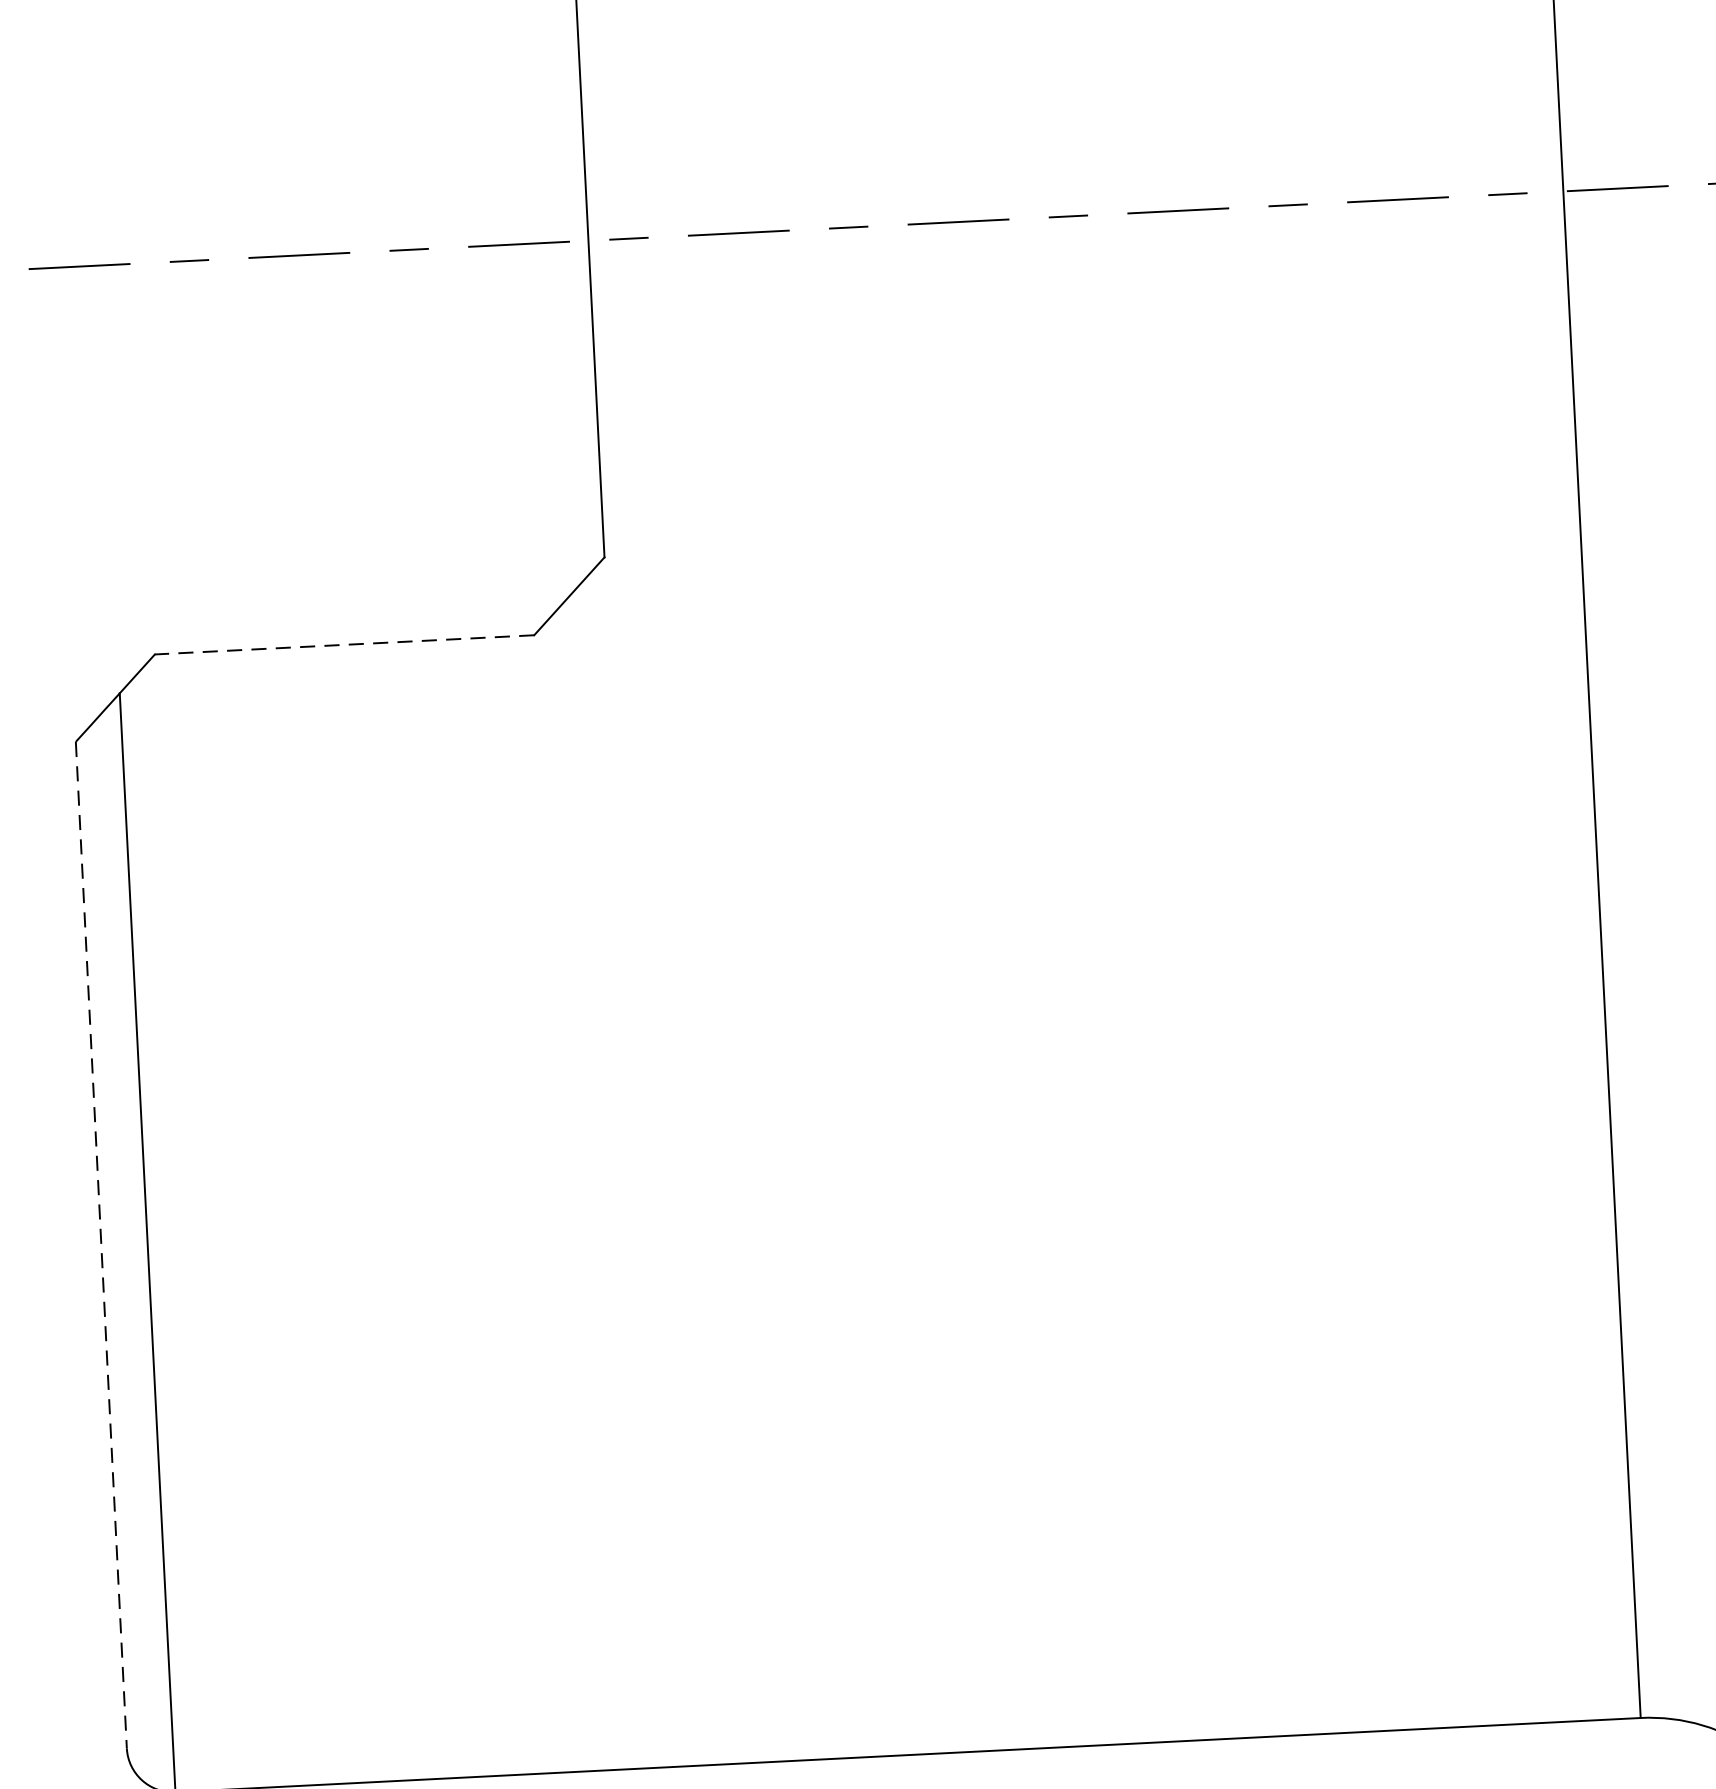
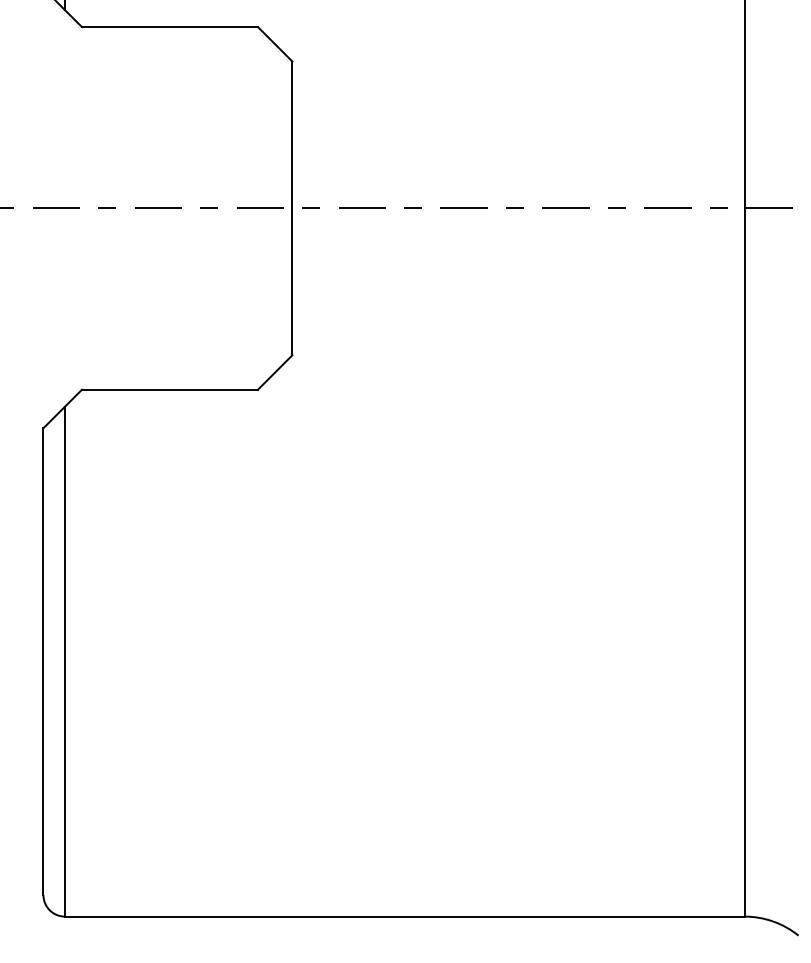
line: (345, 644) -> (170, 389), dashed -> solid
line: (101, 1246) -> (43, 662), dashed -> solid

